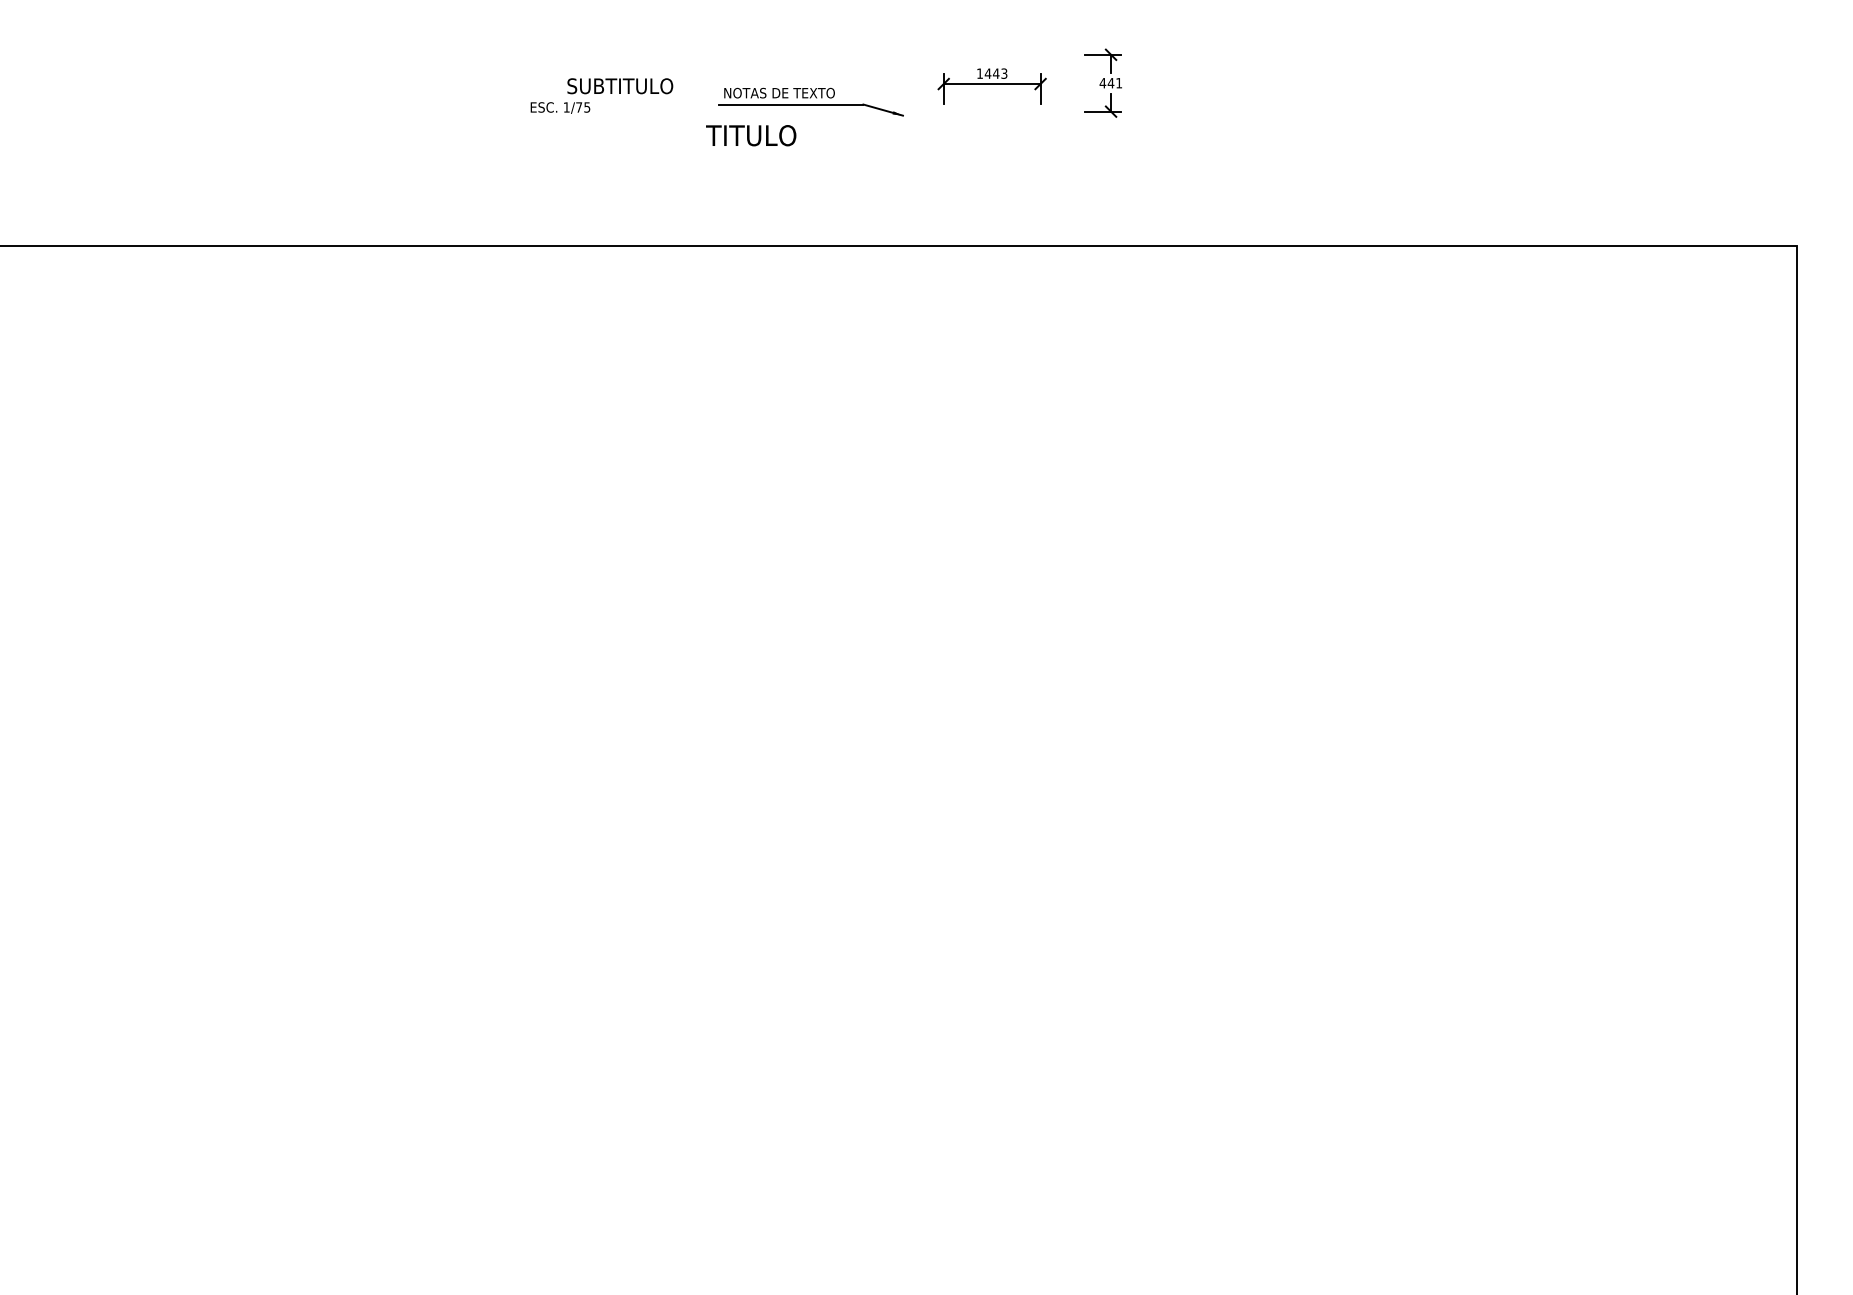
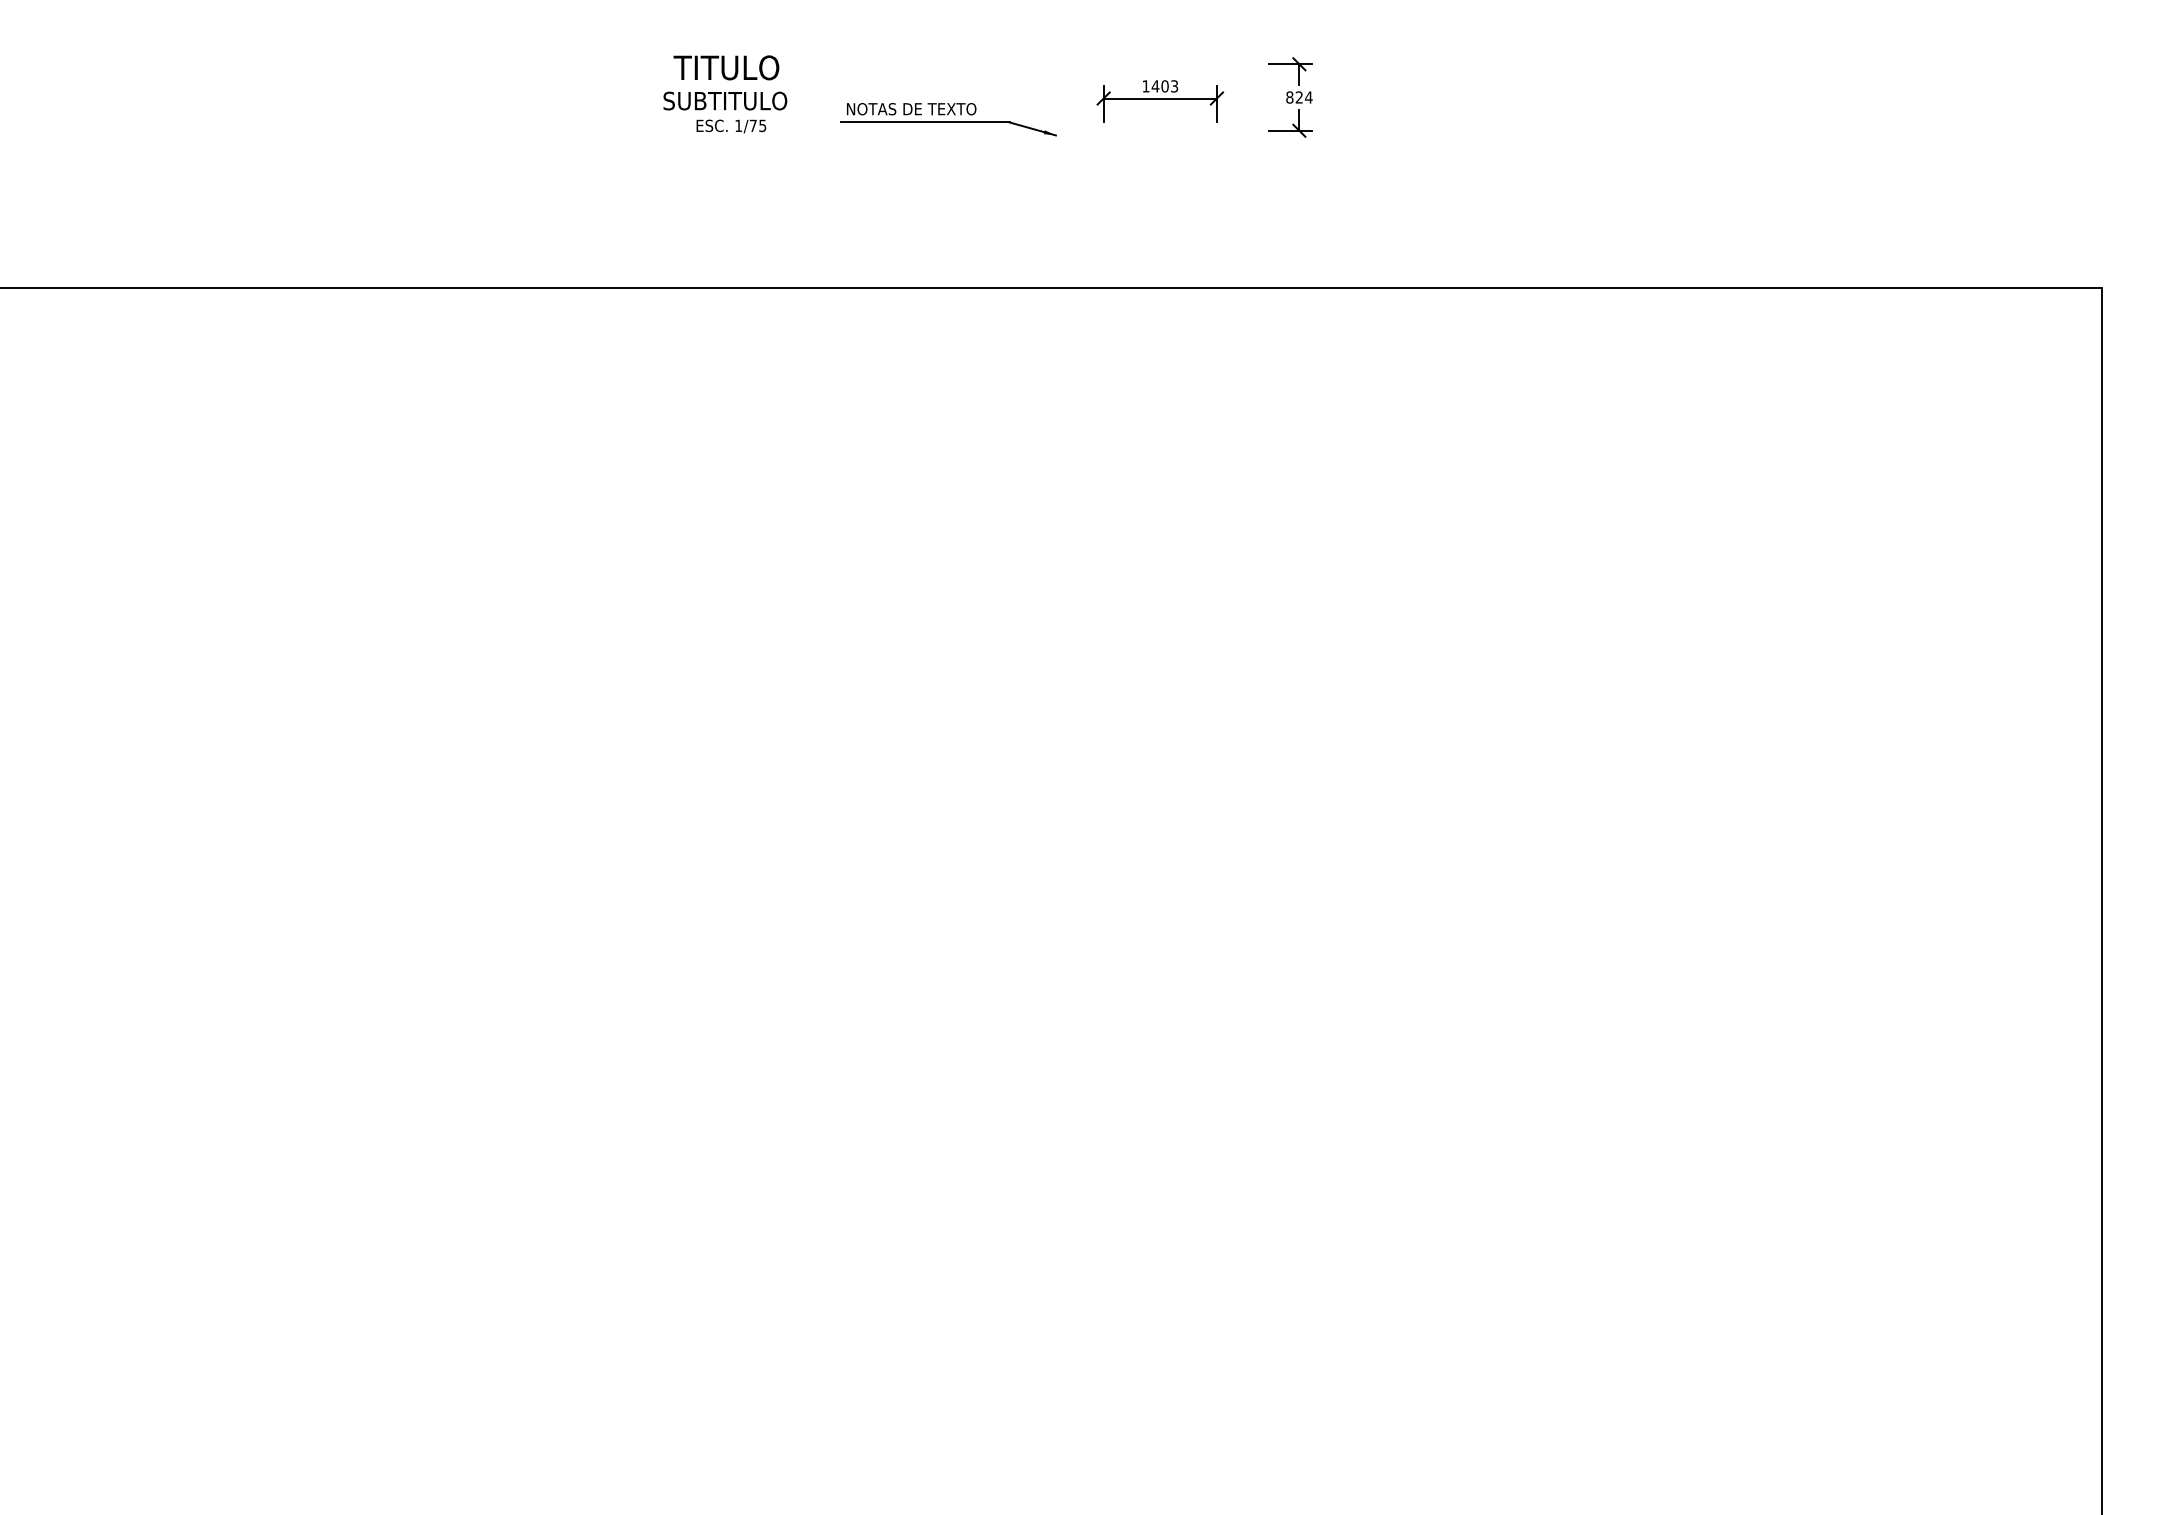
text: (995, 73) -> (1164, 86), 1443 -> 1403
text: (1110, 83) -> (1298, 97), 441 -> 824
text: (560, 107) -> (731, 126), moved
text: (751, 135) -> (726, 67), moved

